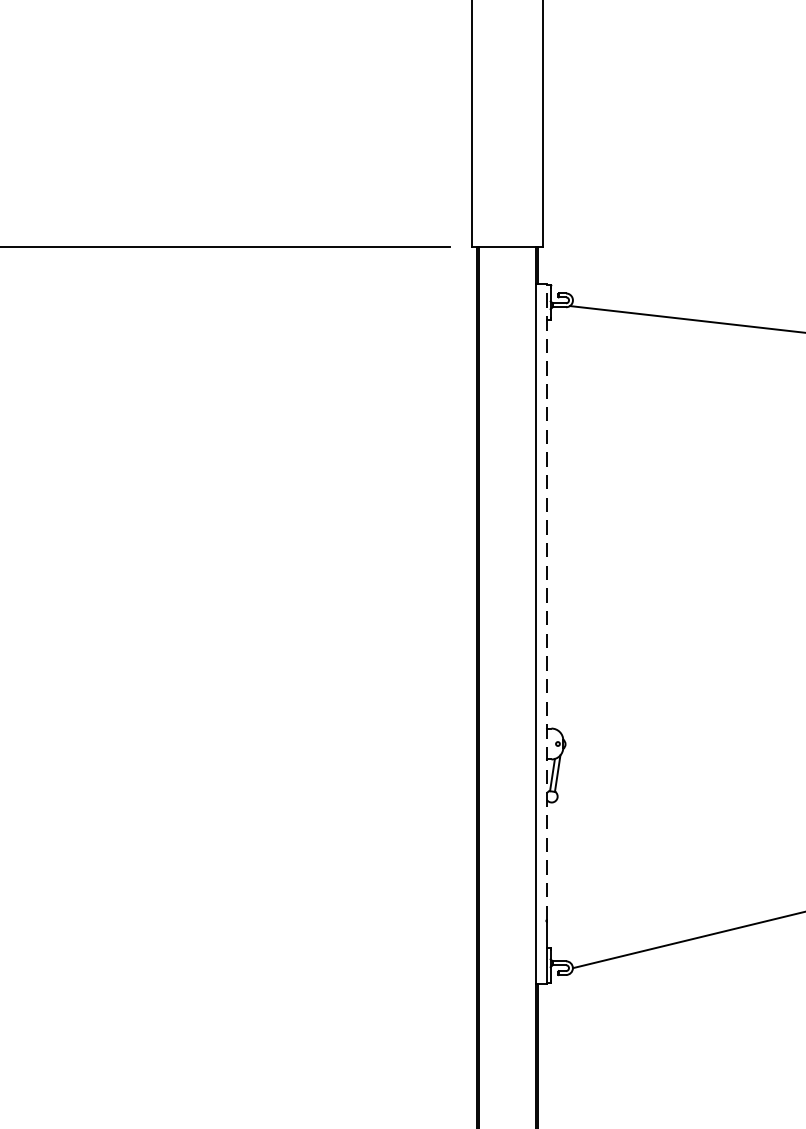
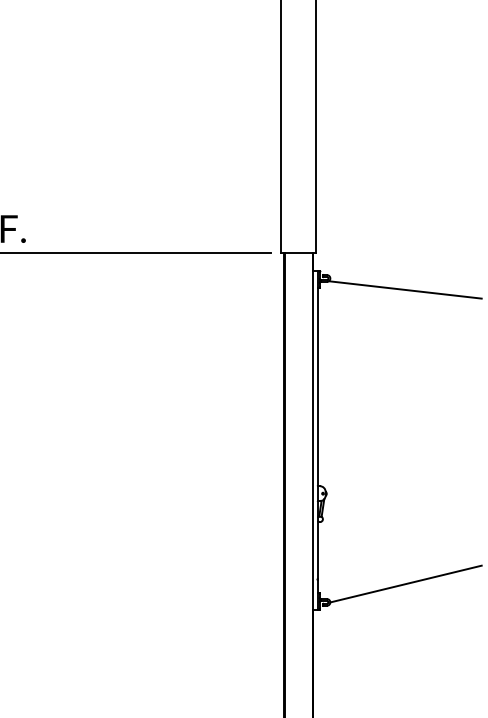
line: (546, 601) -> (317, 424), dashed -> solid

